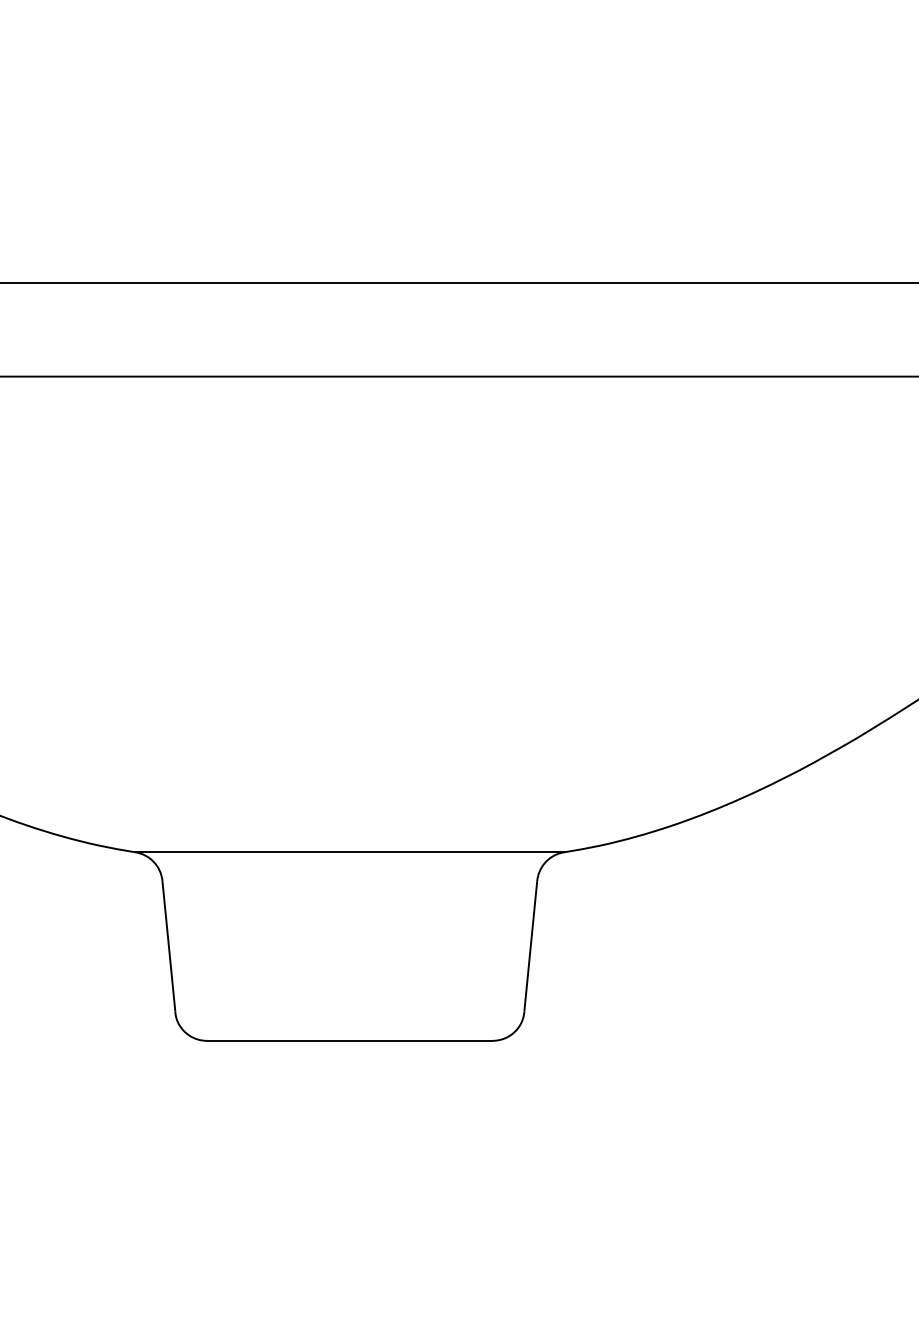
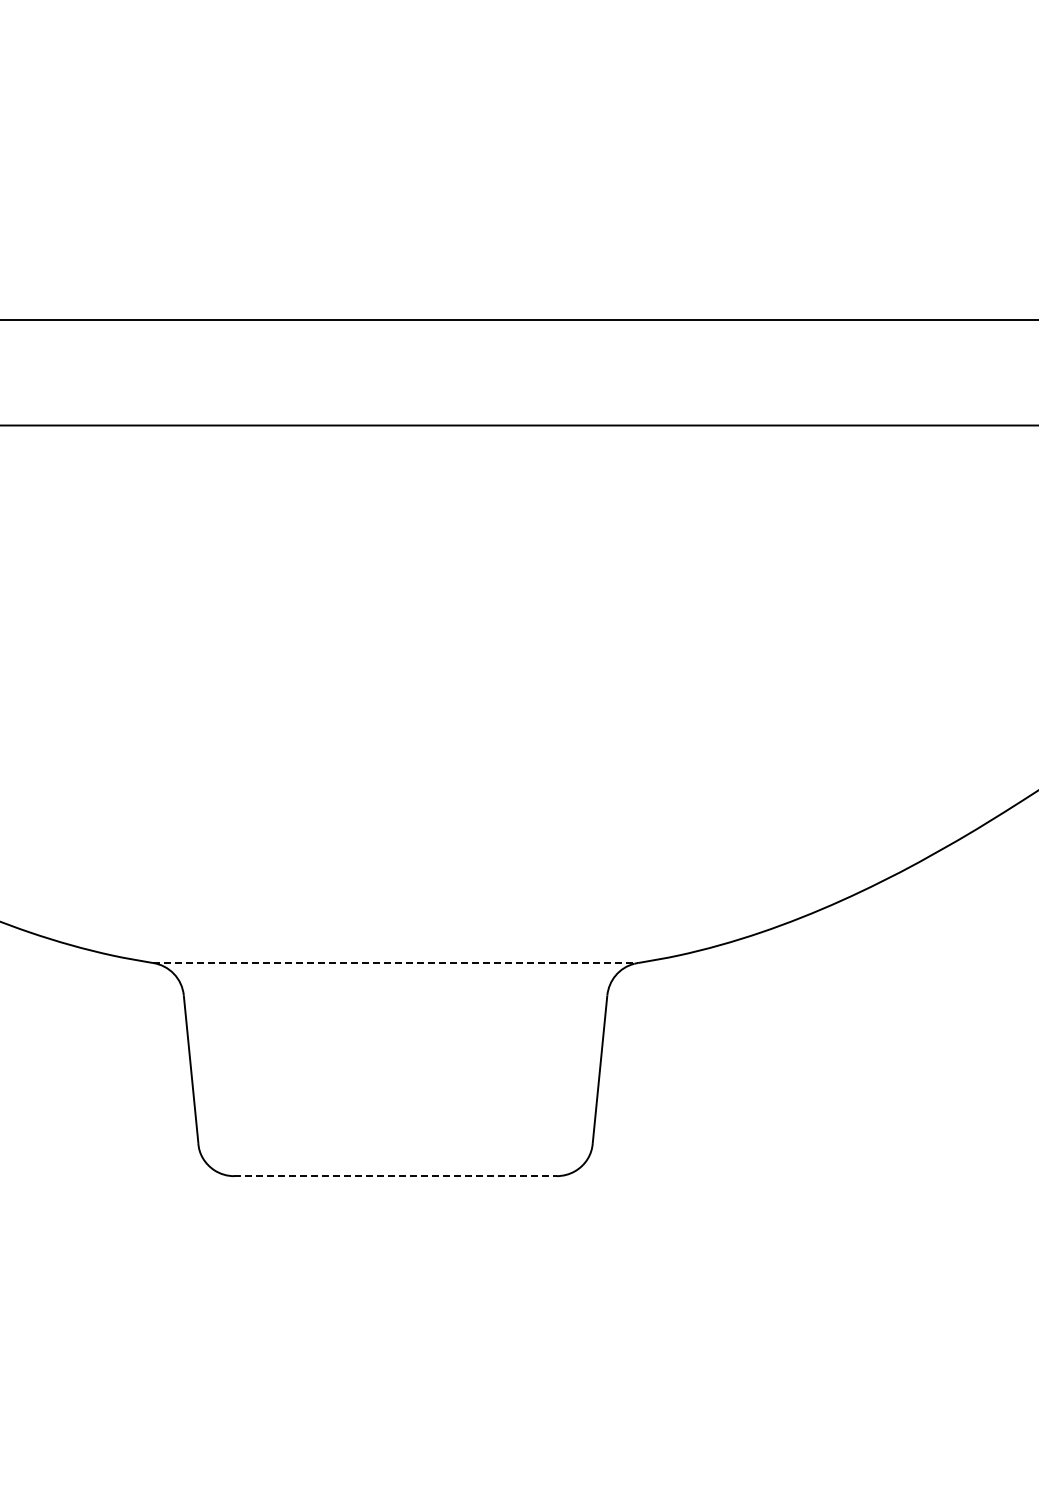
line: (349, 852) -> (395, 963), solid -> dashed
line: (350, 1041) -> (396, 1176), solid -> dashed

